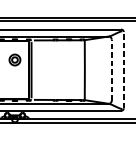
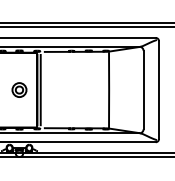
part: (14, 59) -> (19, 89), moved
line: (111, 69) -> (143, 89), dashed -> solid
line: (124, 70) -> (159, 90), dashed -> solid

